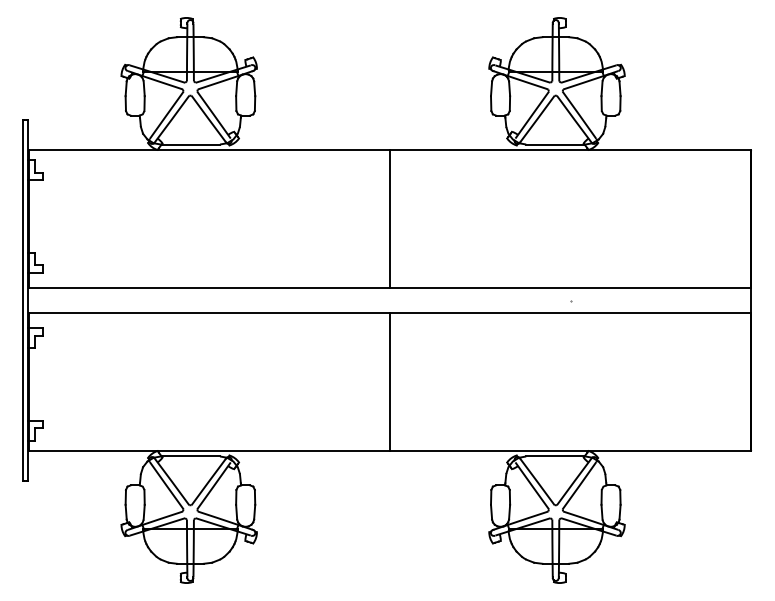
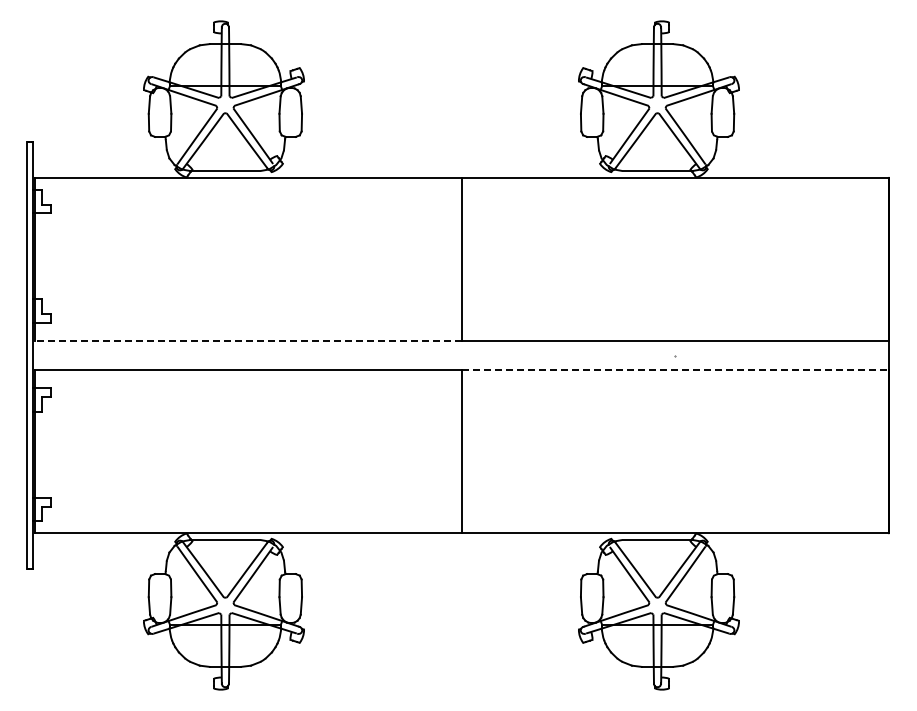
line: (209, 287) -> (248, 340), solid -> dashed
line: (570, 313) -> (675, 370), solid -> dashed

